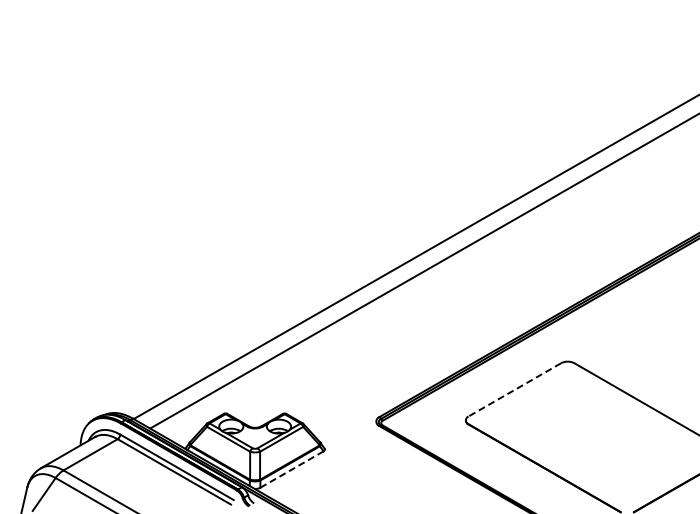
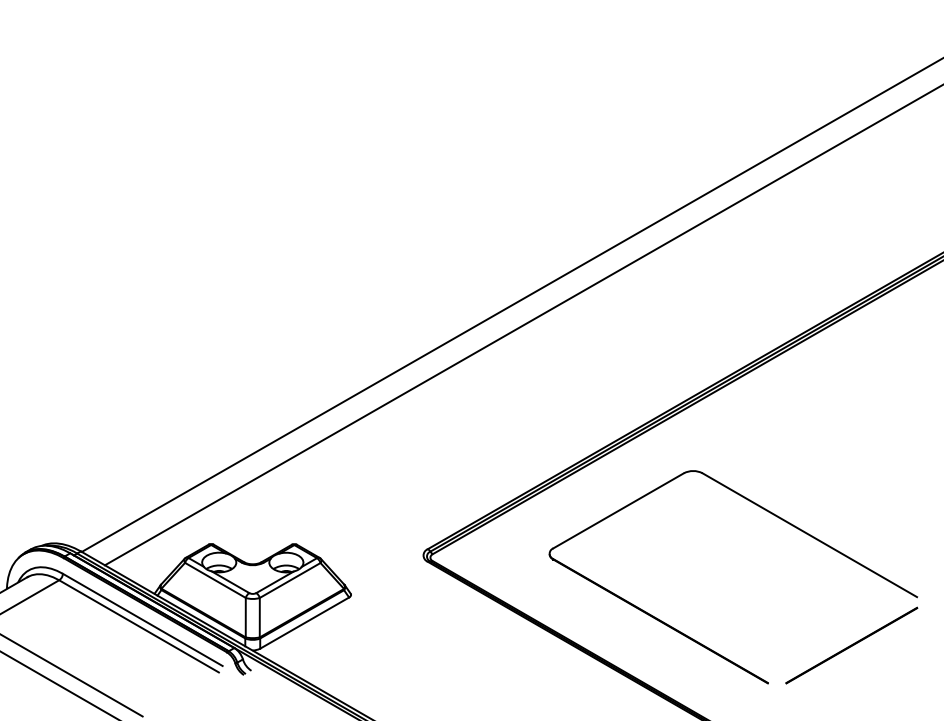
line: (514, 390) -> (618, 511), dashed -> solid
line: (292, 469) -> (305, 622), dashed -> solid

